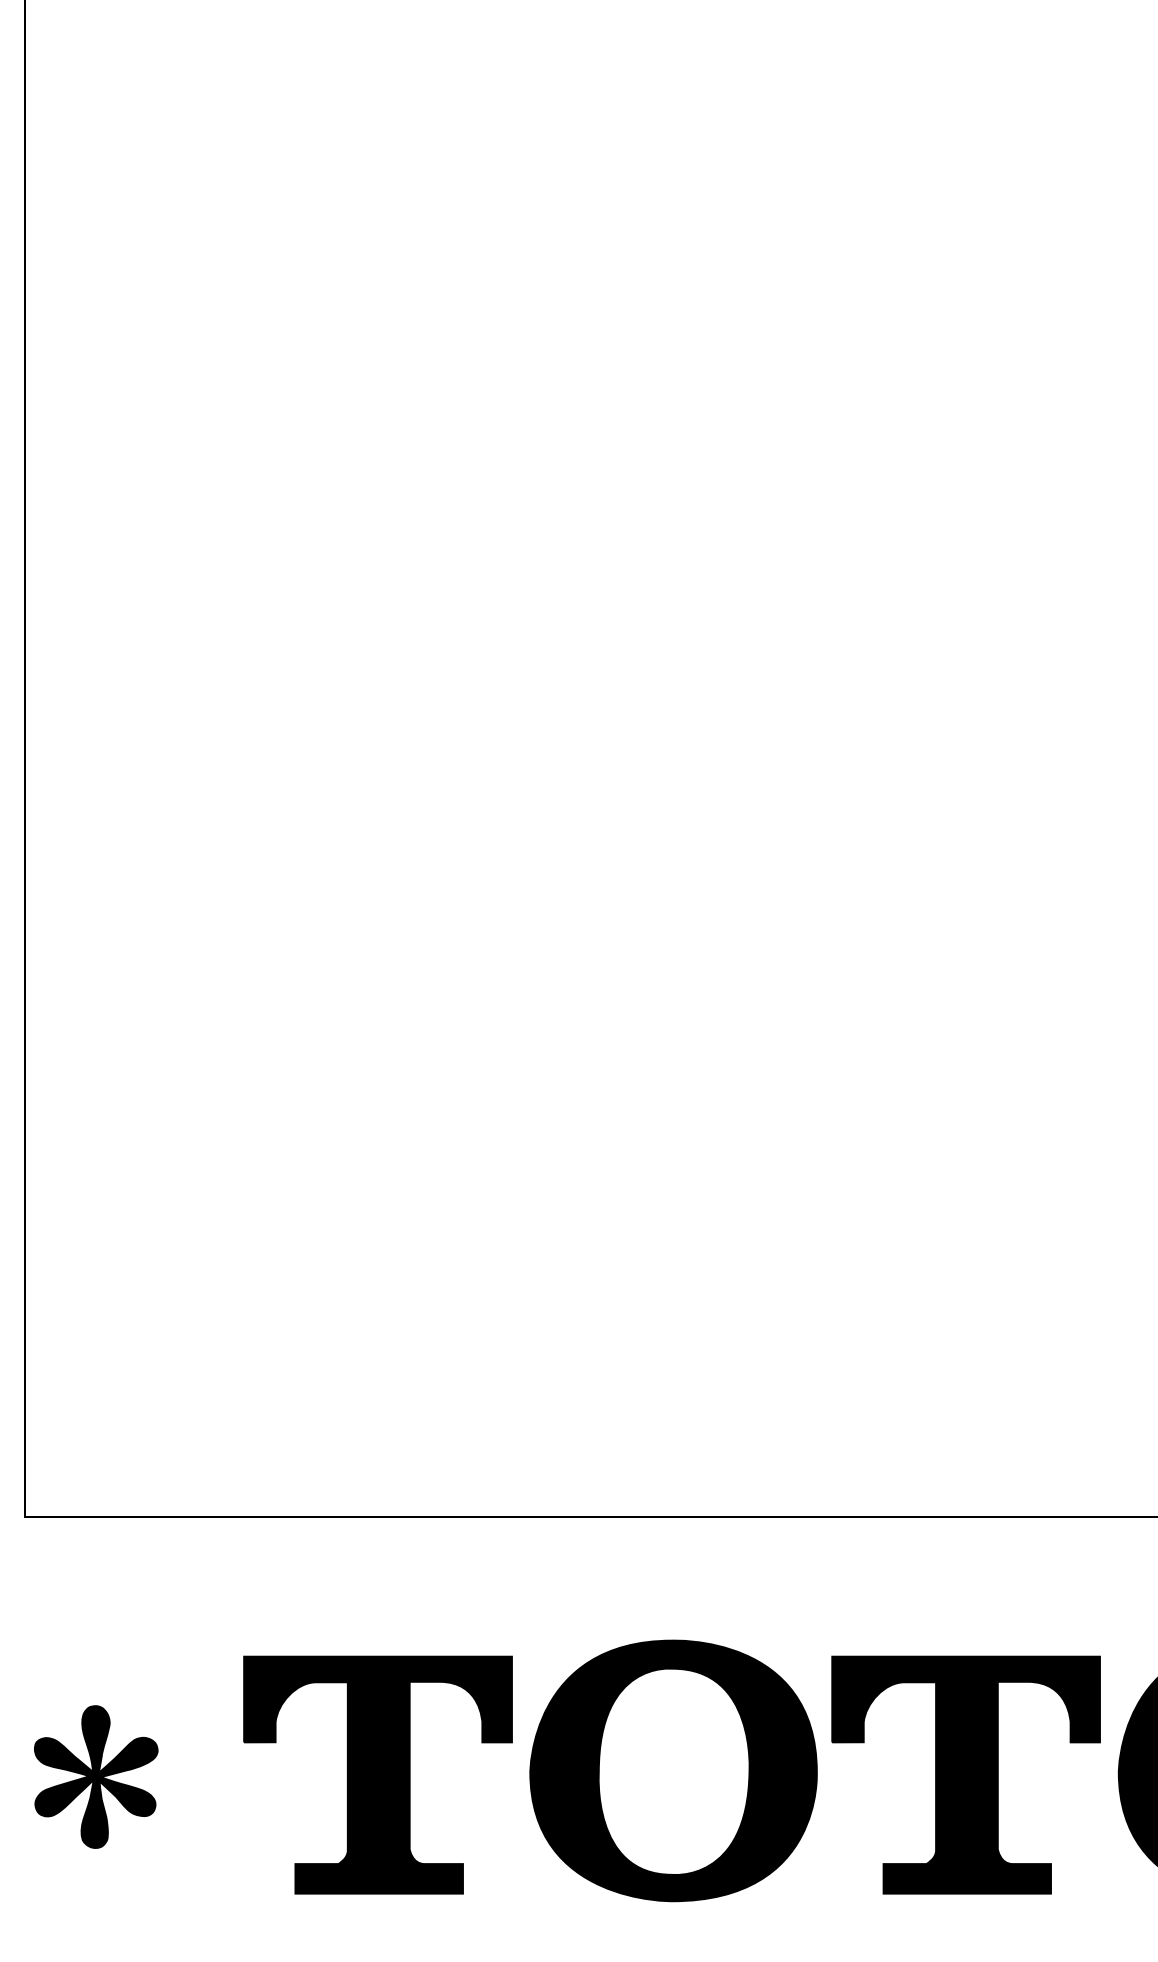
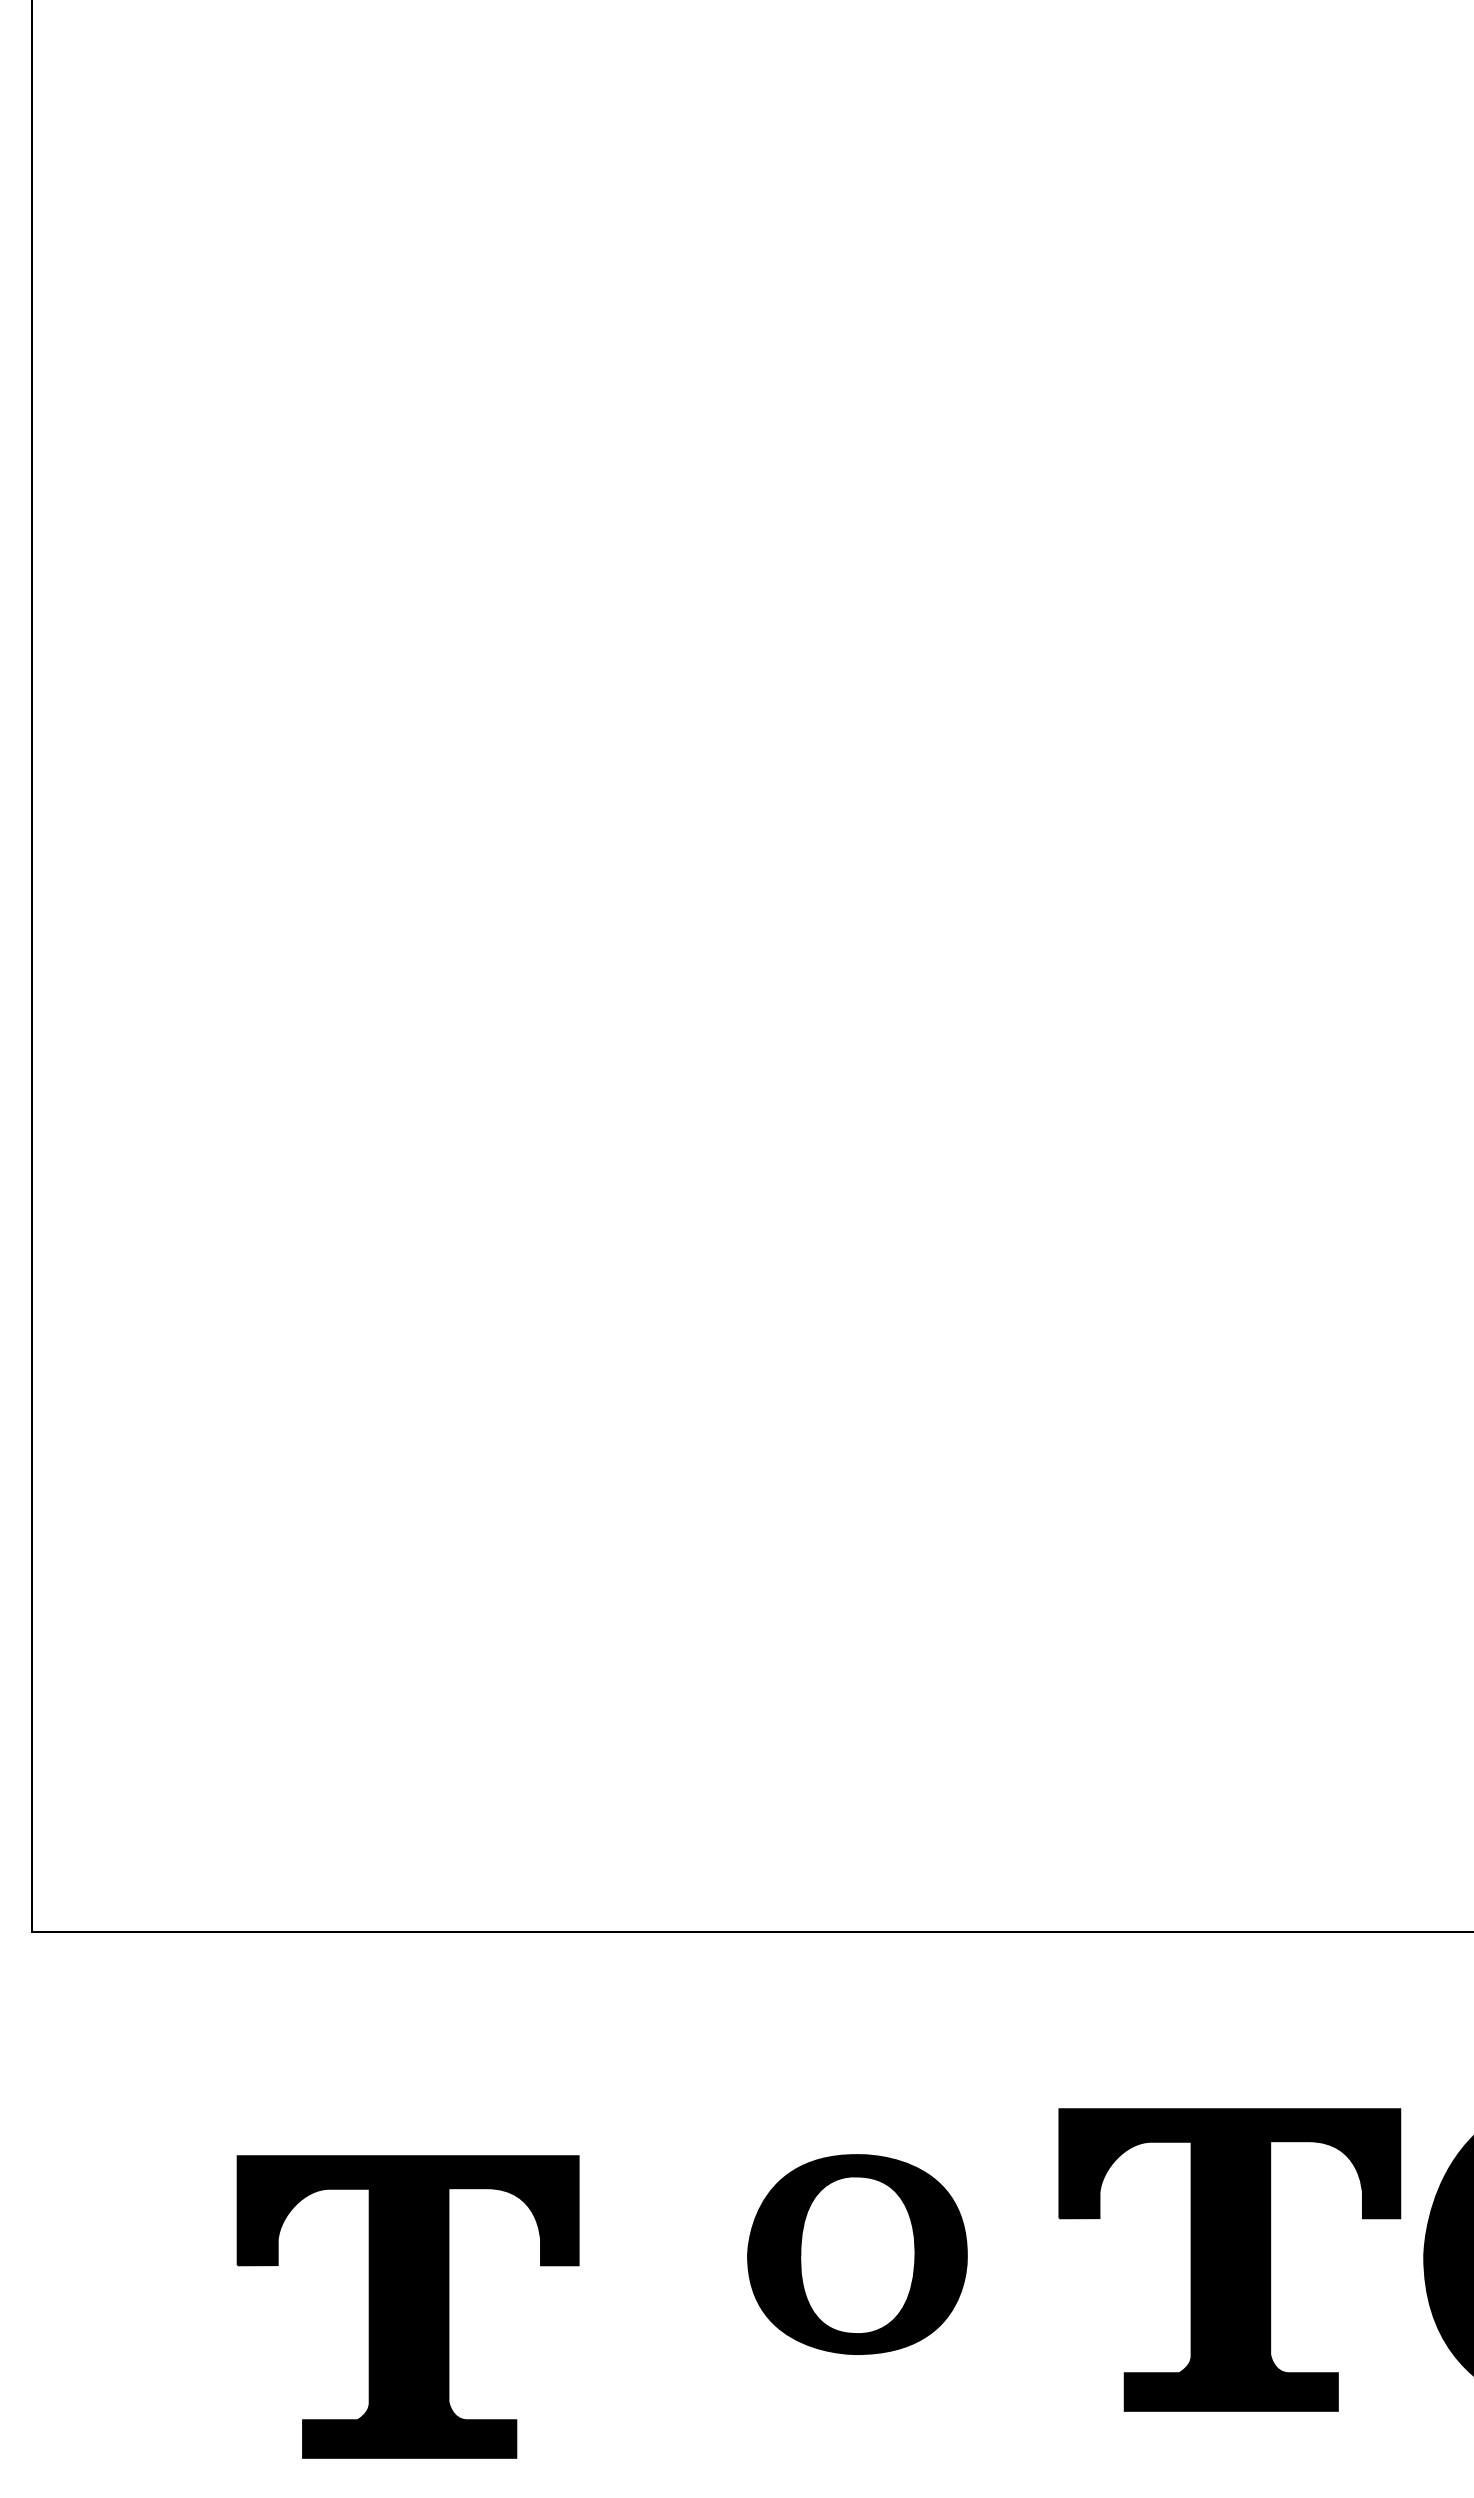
part: (673, 1770) -> (857, 2254), size x0.6
part: (377, 1774) -> (407, 2306), moved
part: (96, 1777) -> (122, 2262), removed

